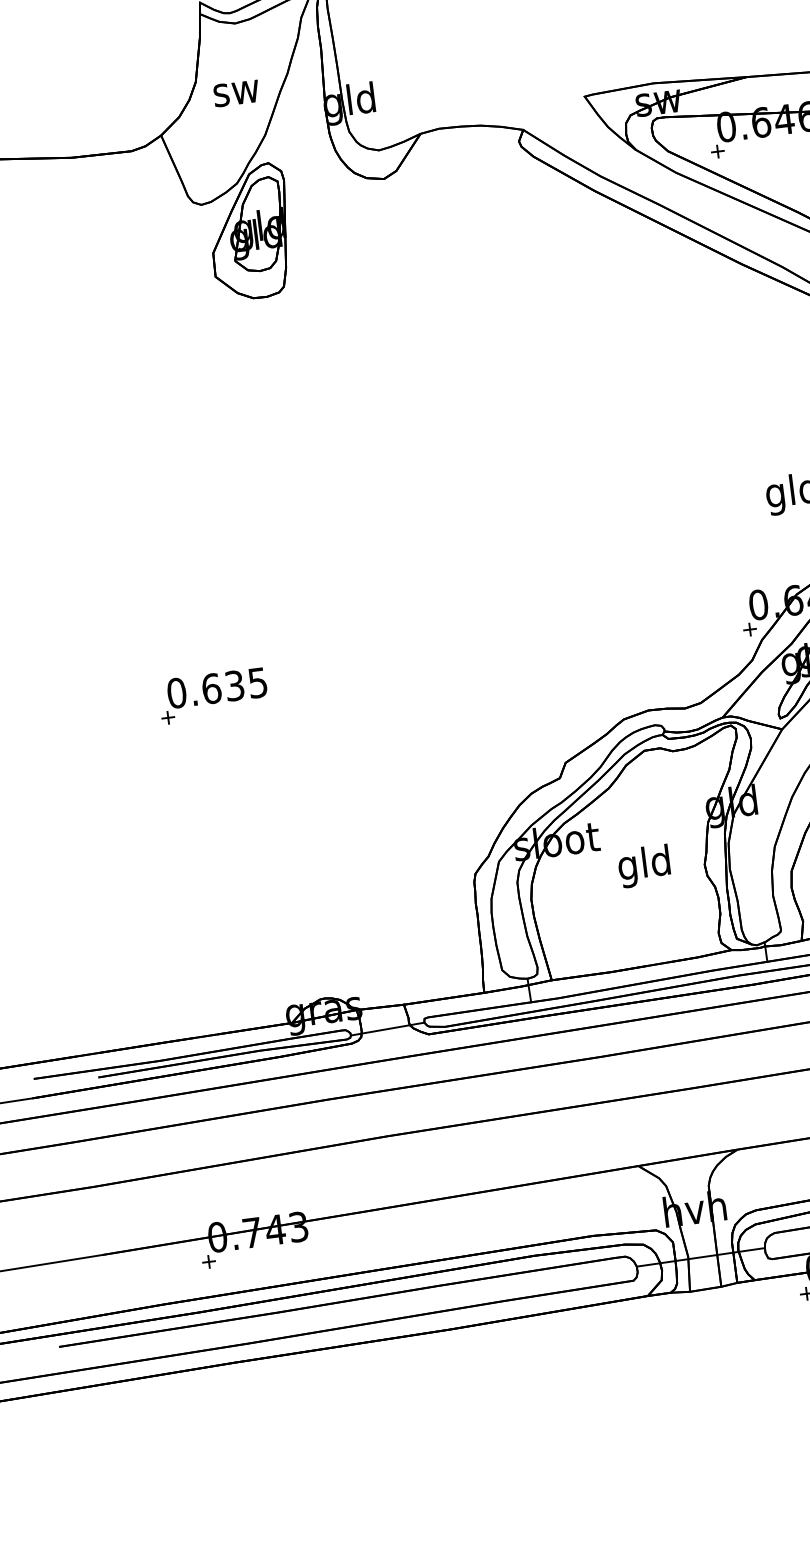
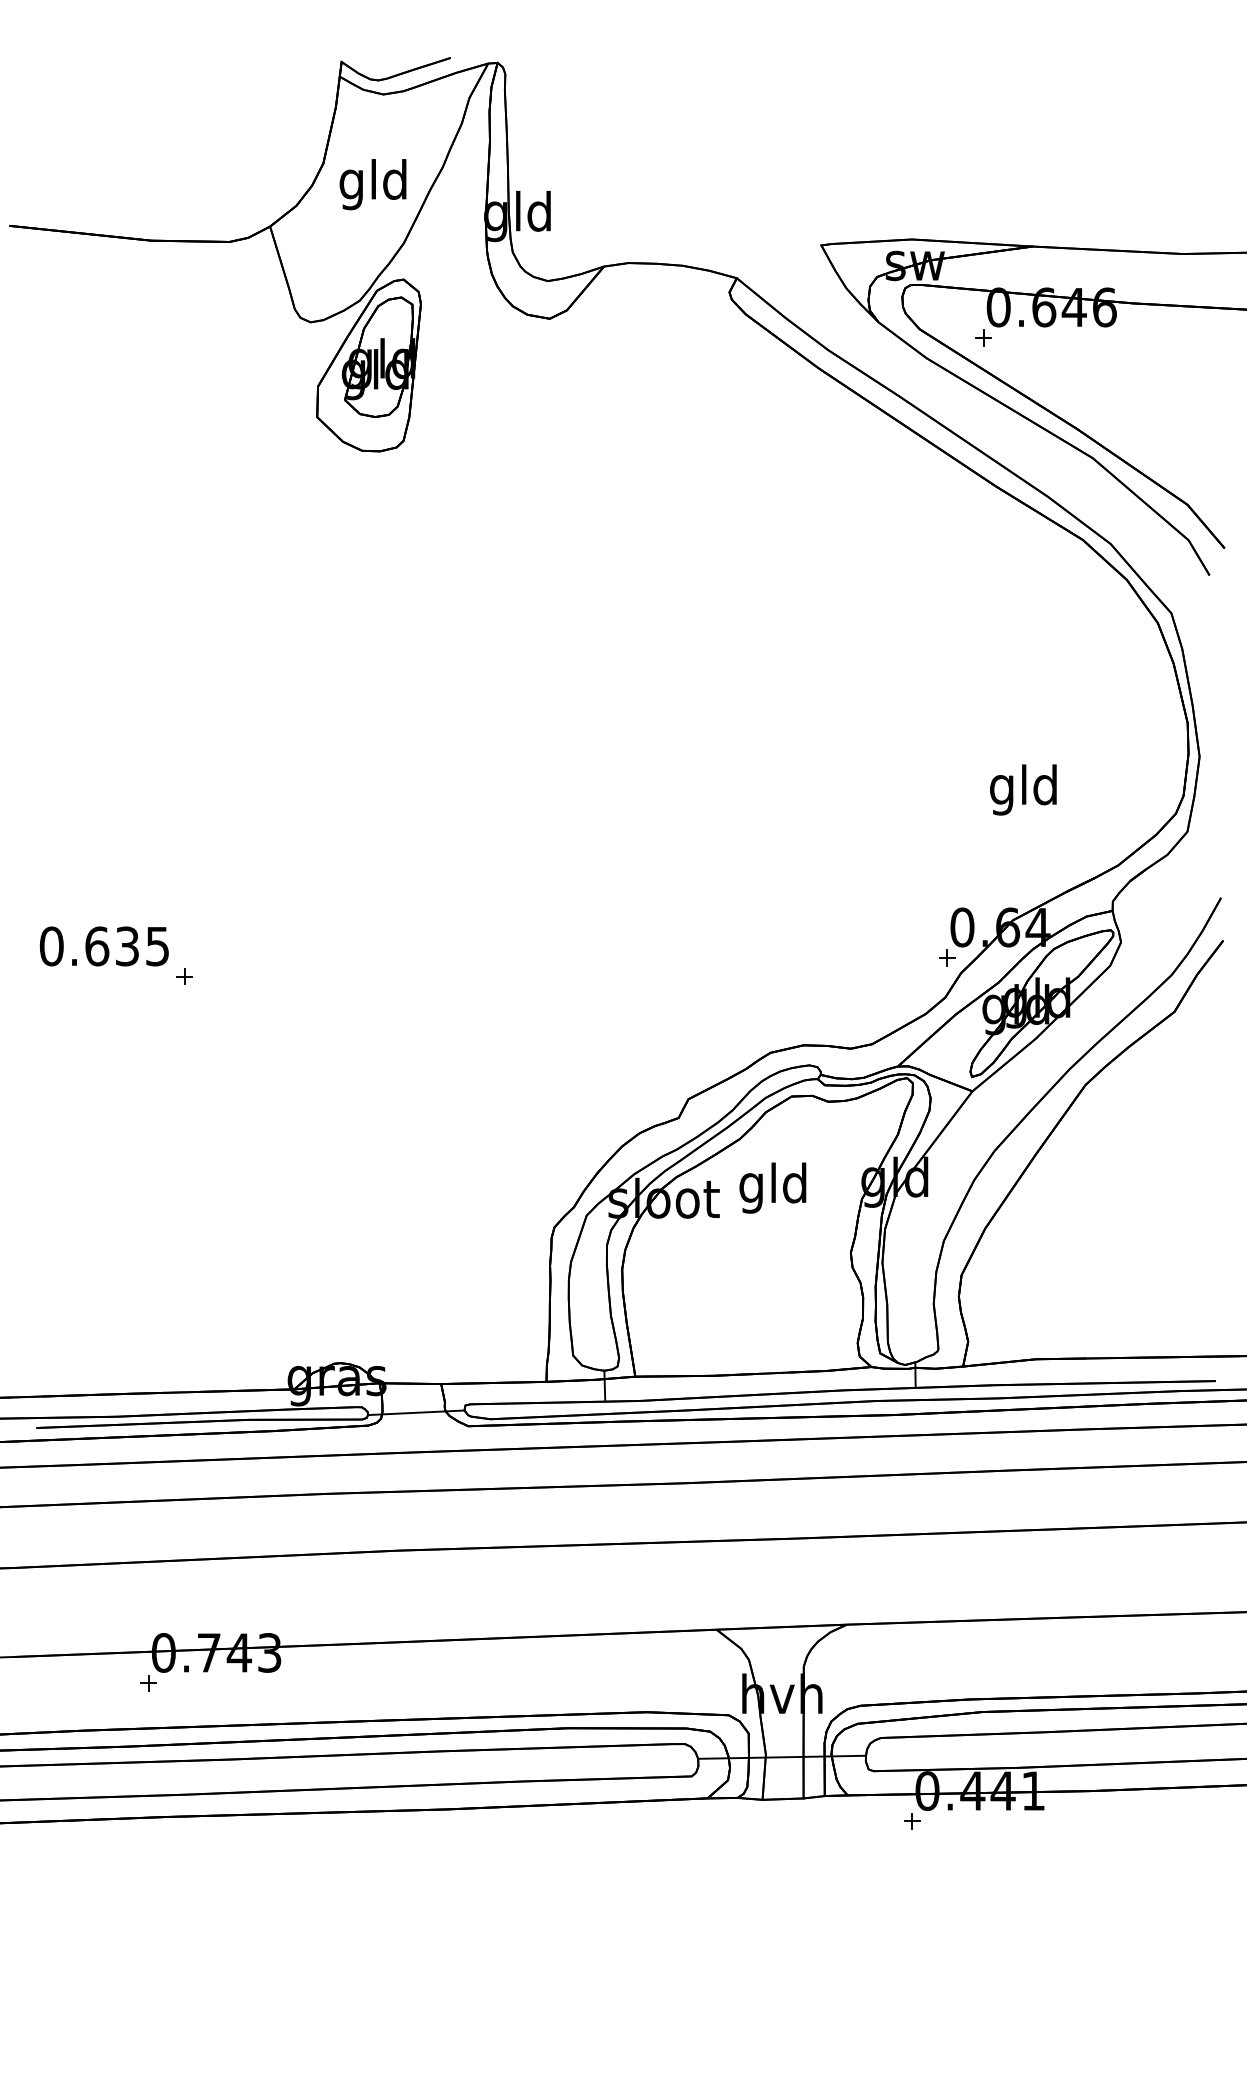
text: (235, 93) -> (372, 184), sw -> gld
text: (216, 688) -> (103, 946), moved
text: (643, 865) -> (772, 1187), moved

